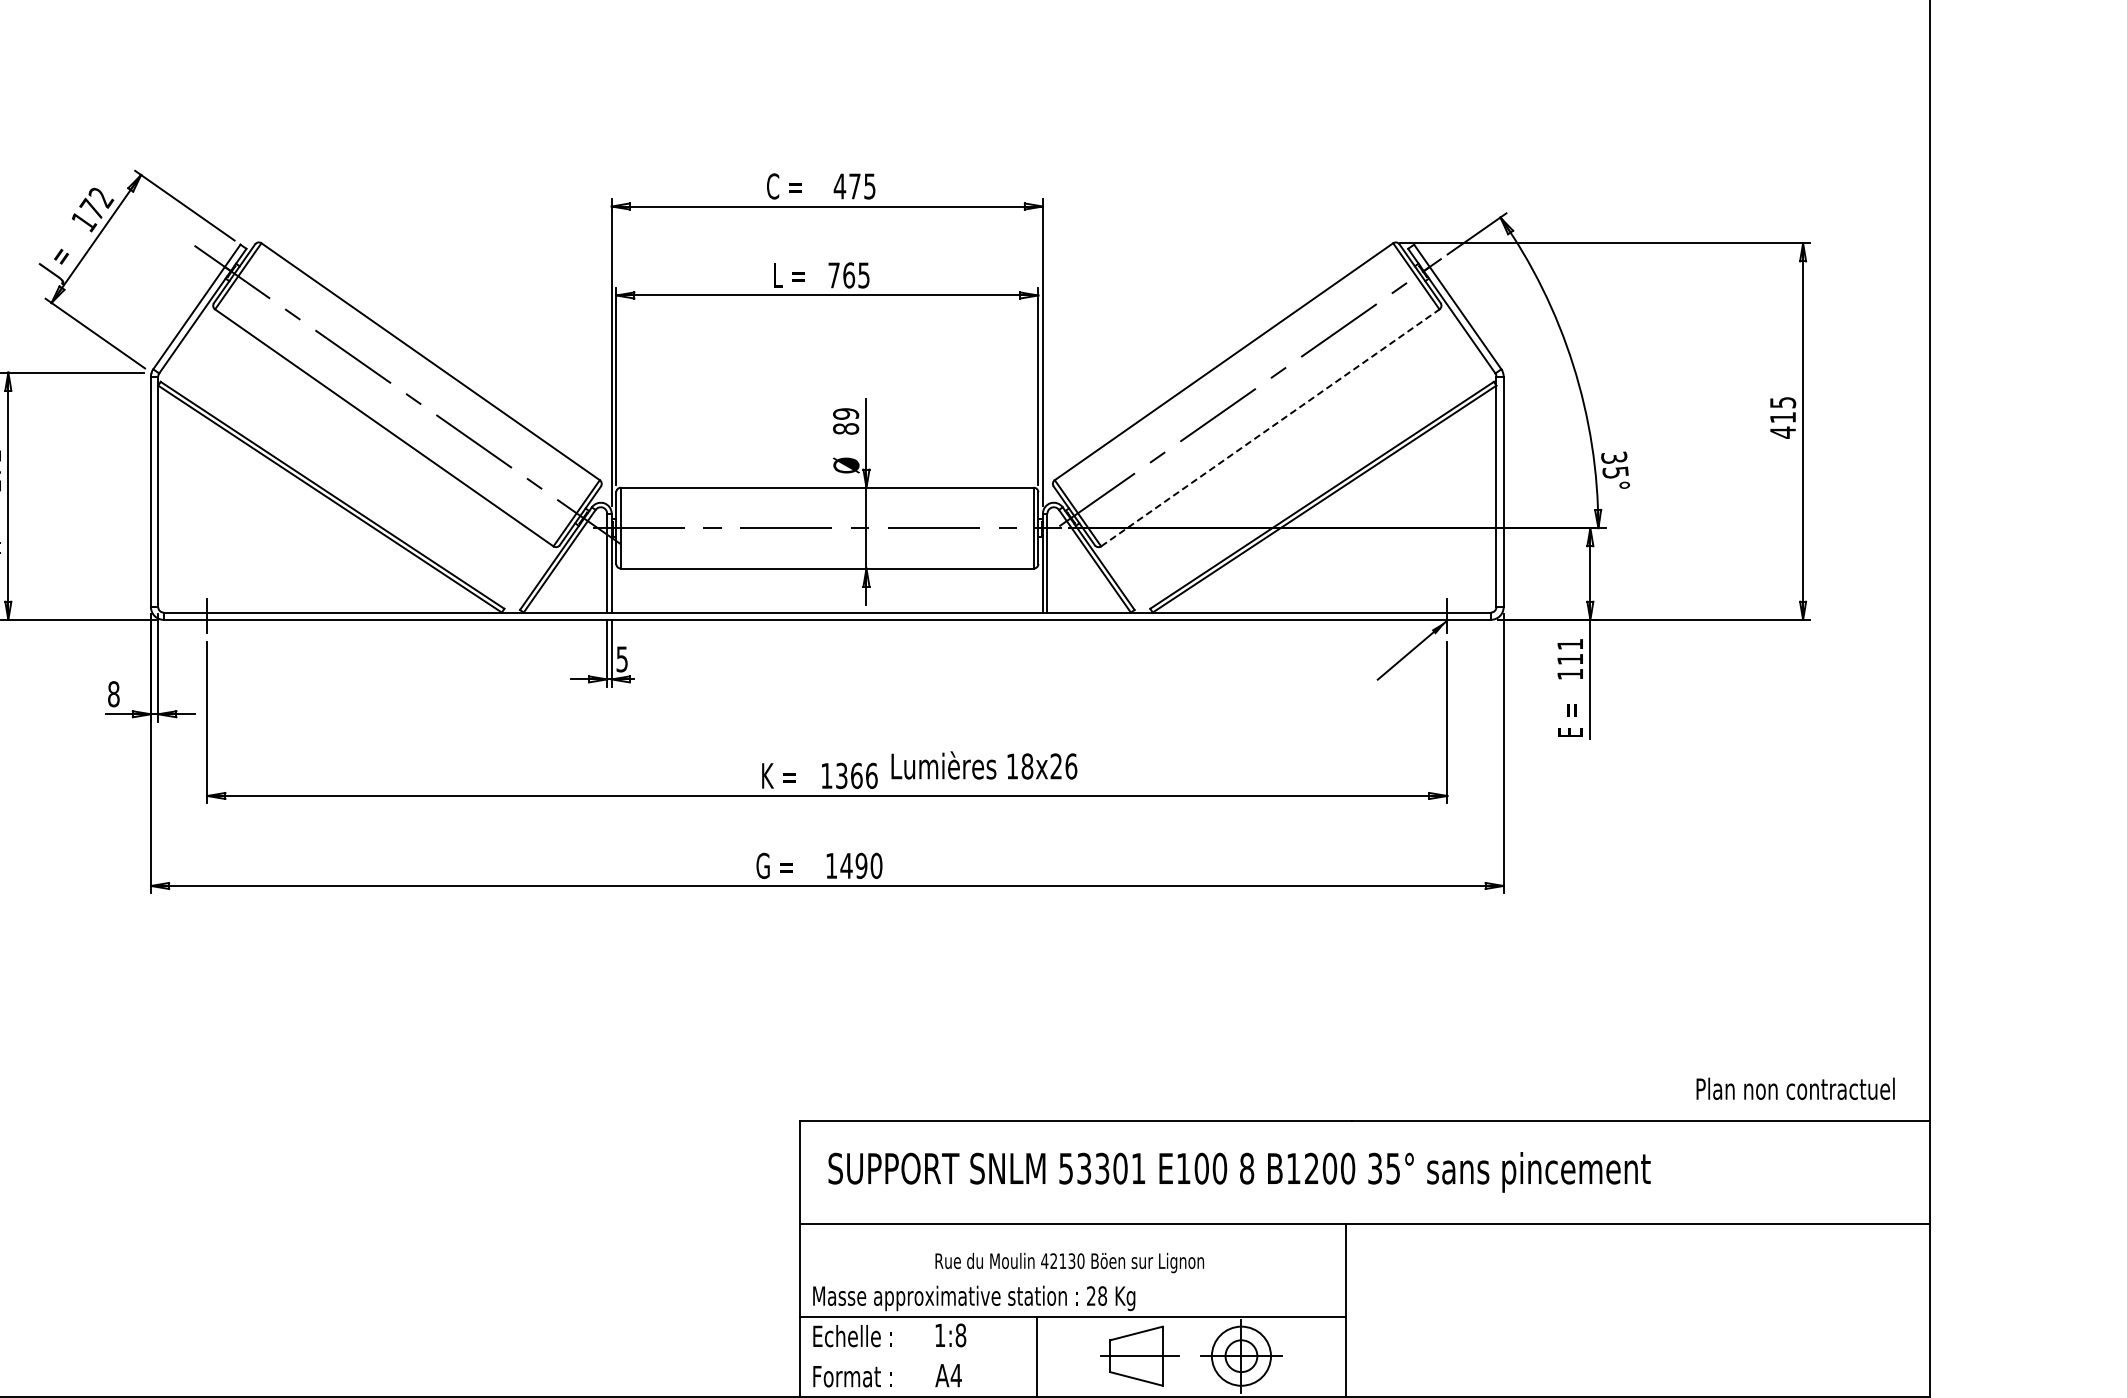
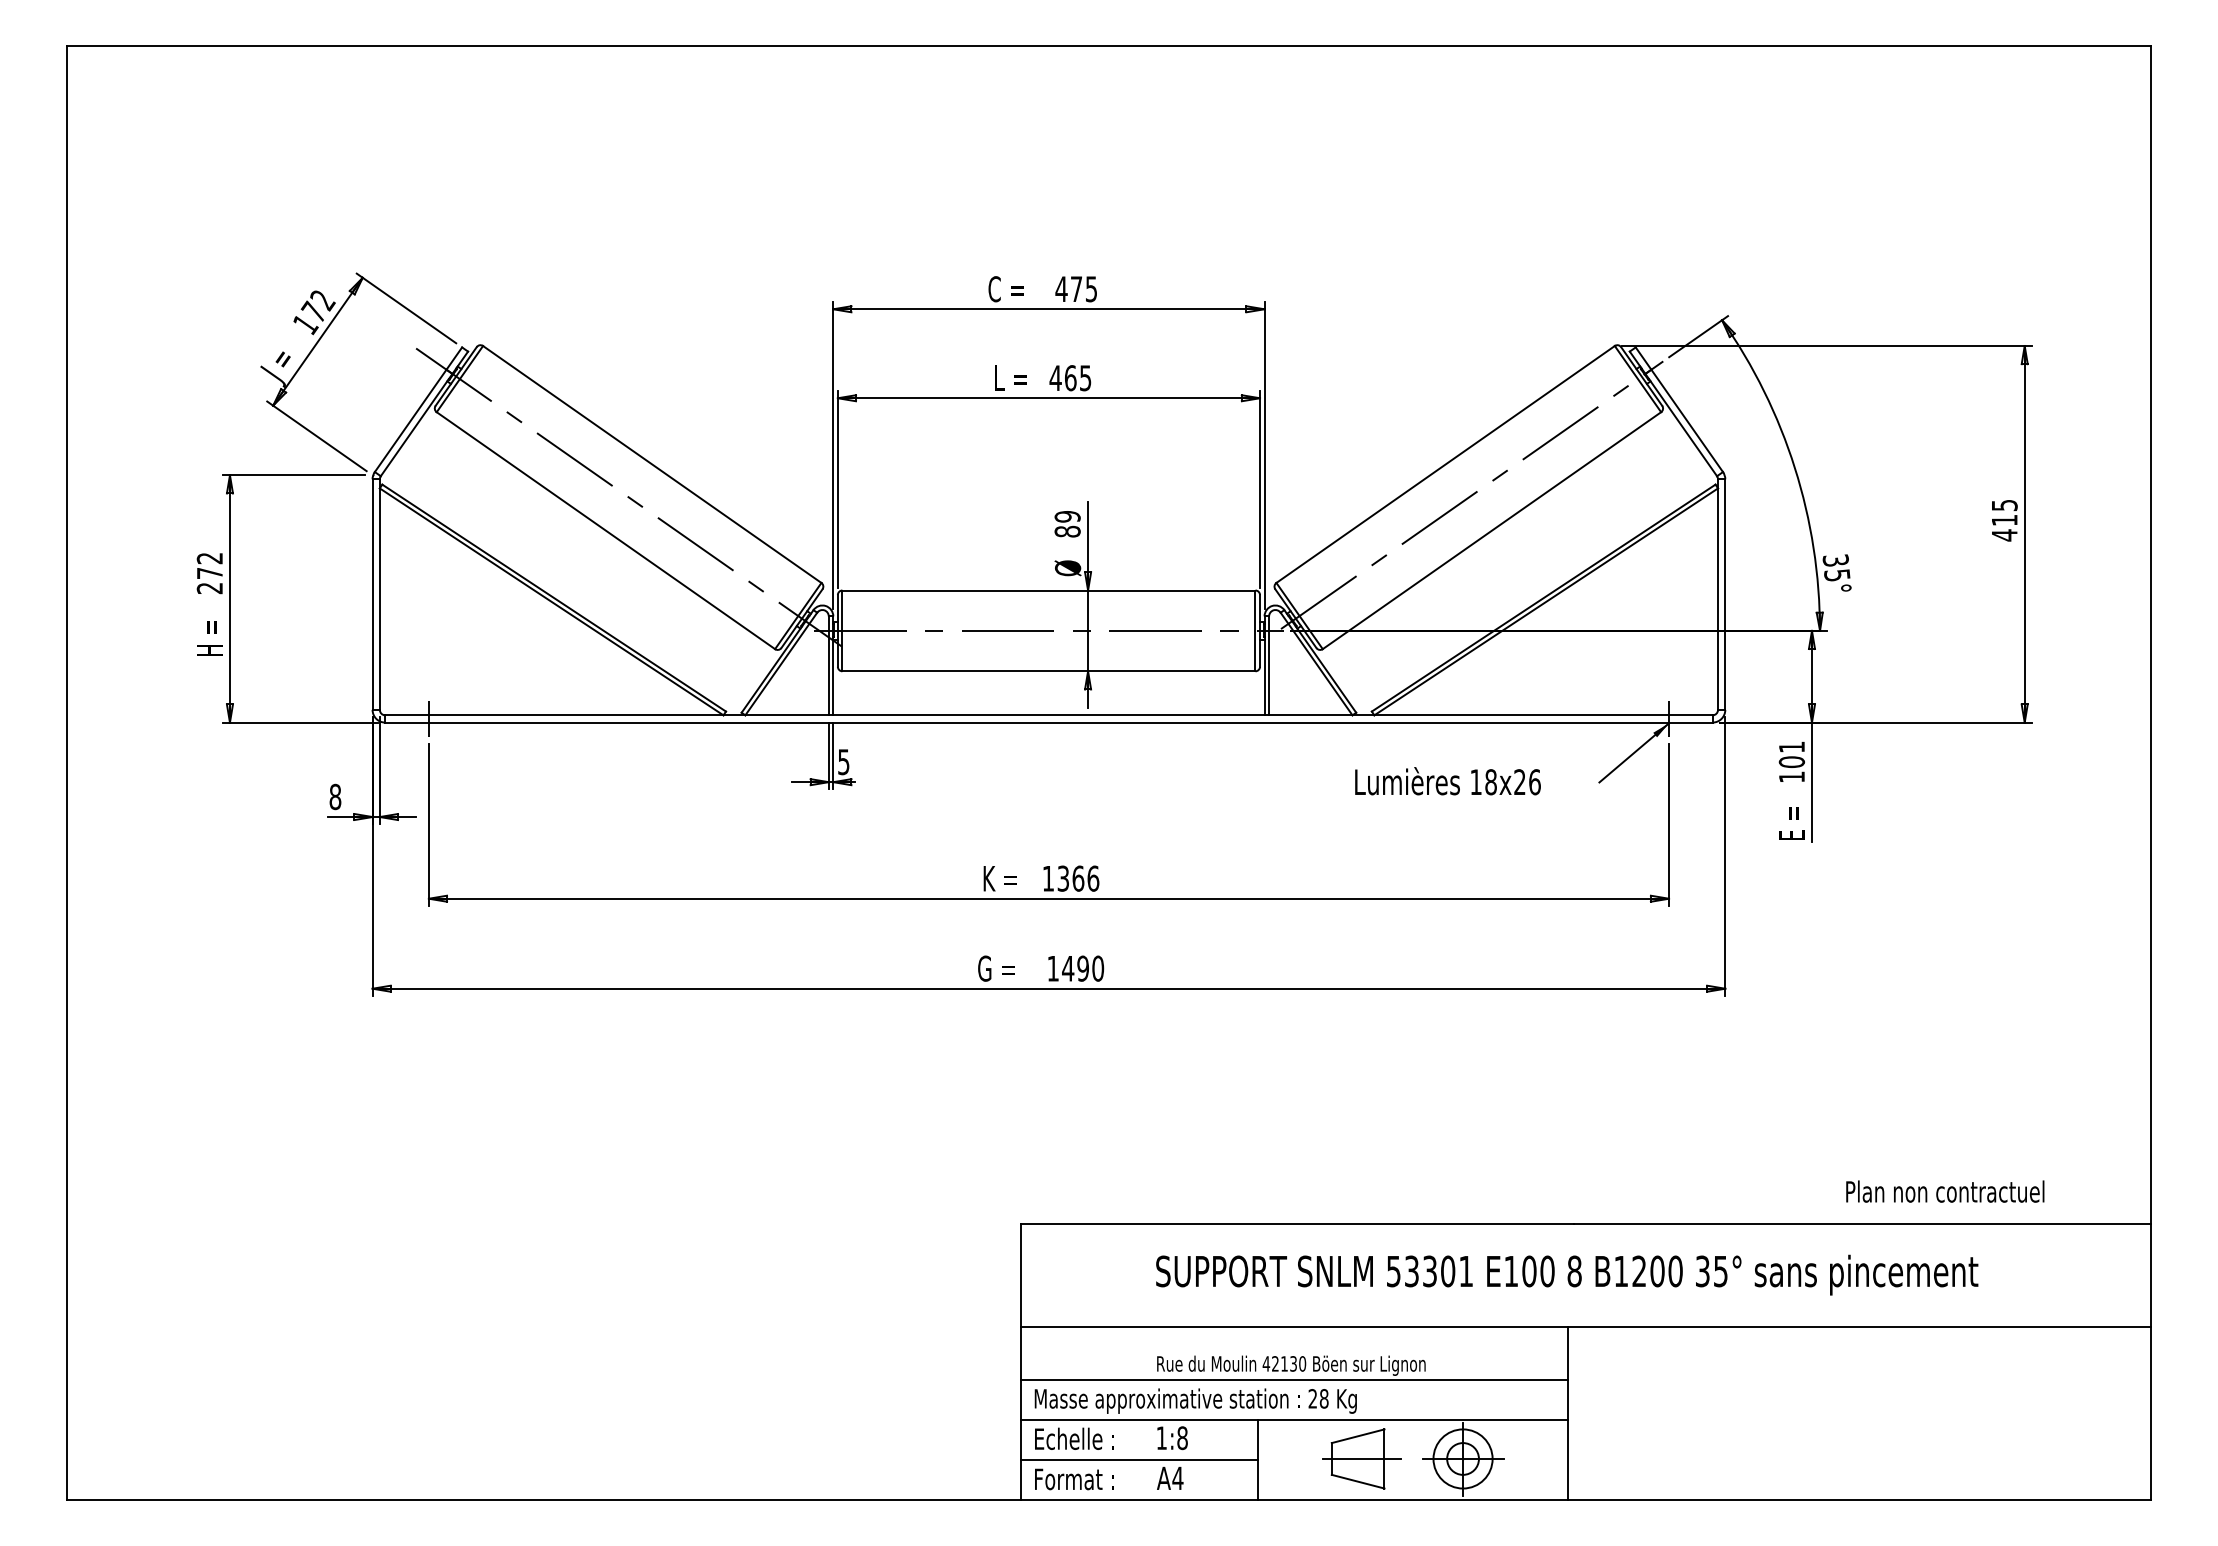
text: (833, 274) -> (1055, 377), 765 -> 465
line: (1269, 427) -> (1491, 530), dashed -> solid
text: (1569, 659) -> (1791, 762), 111 -> 101
text: (983, 765) -> (1447, 781), moved
text: (1795, 1088) -> (1945, 1191), moved
text: (1239, 1171) -> (1567, 1274), moved
line: (1072, 1276) -> (1294, 1379), added
line: (917, 1356) -> (1139, 1459), added

